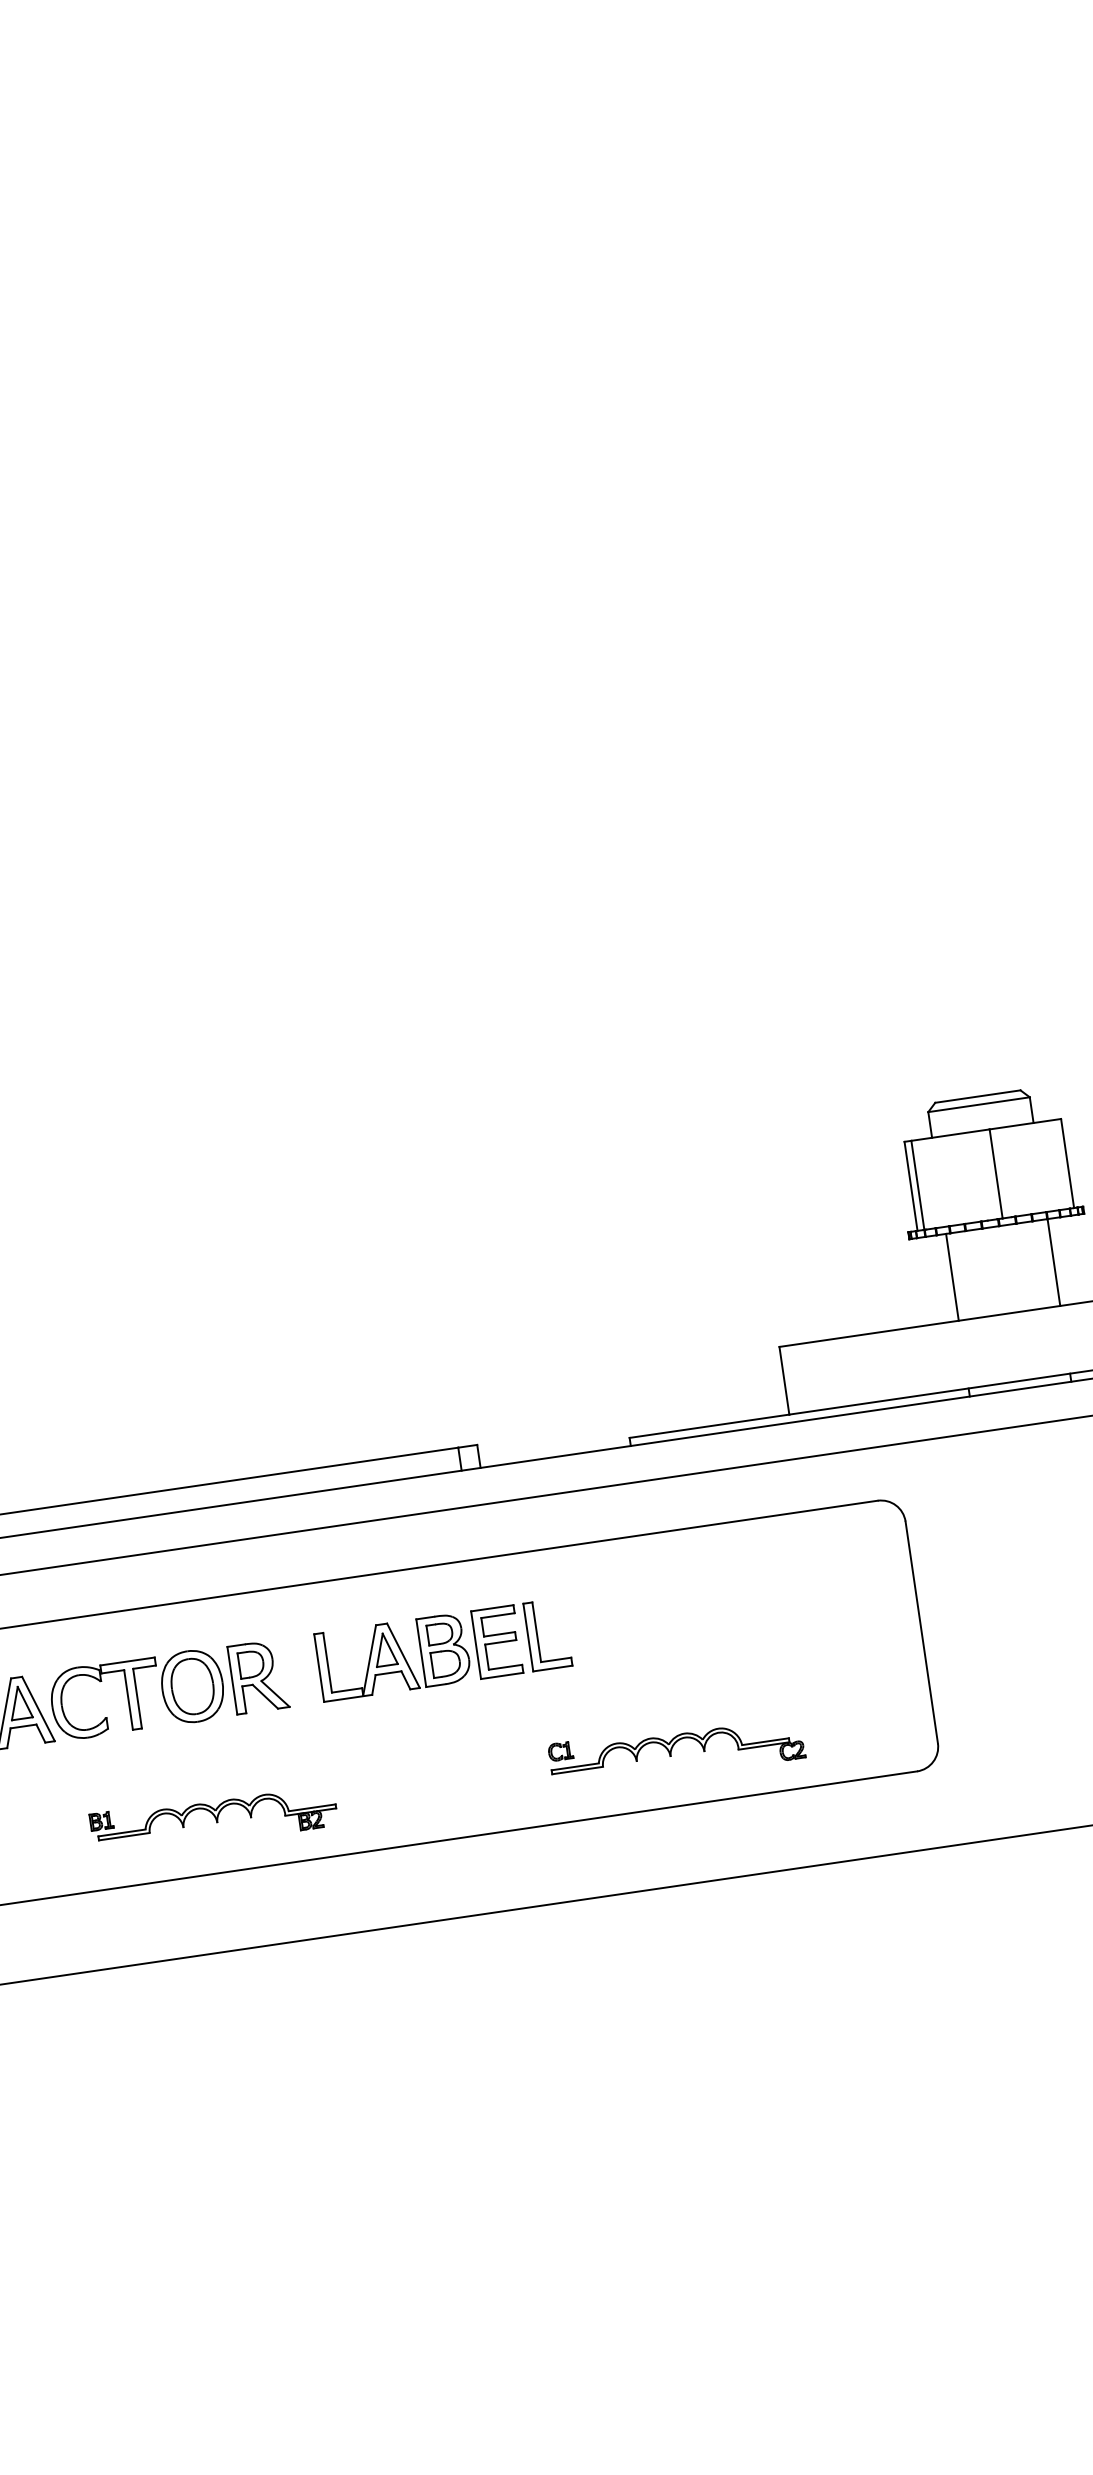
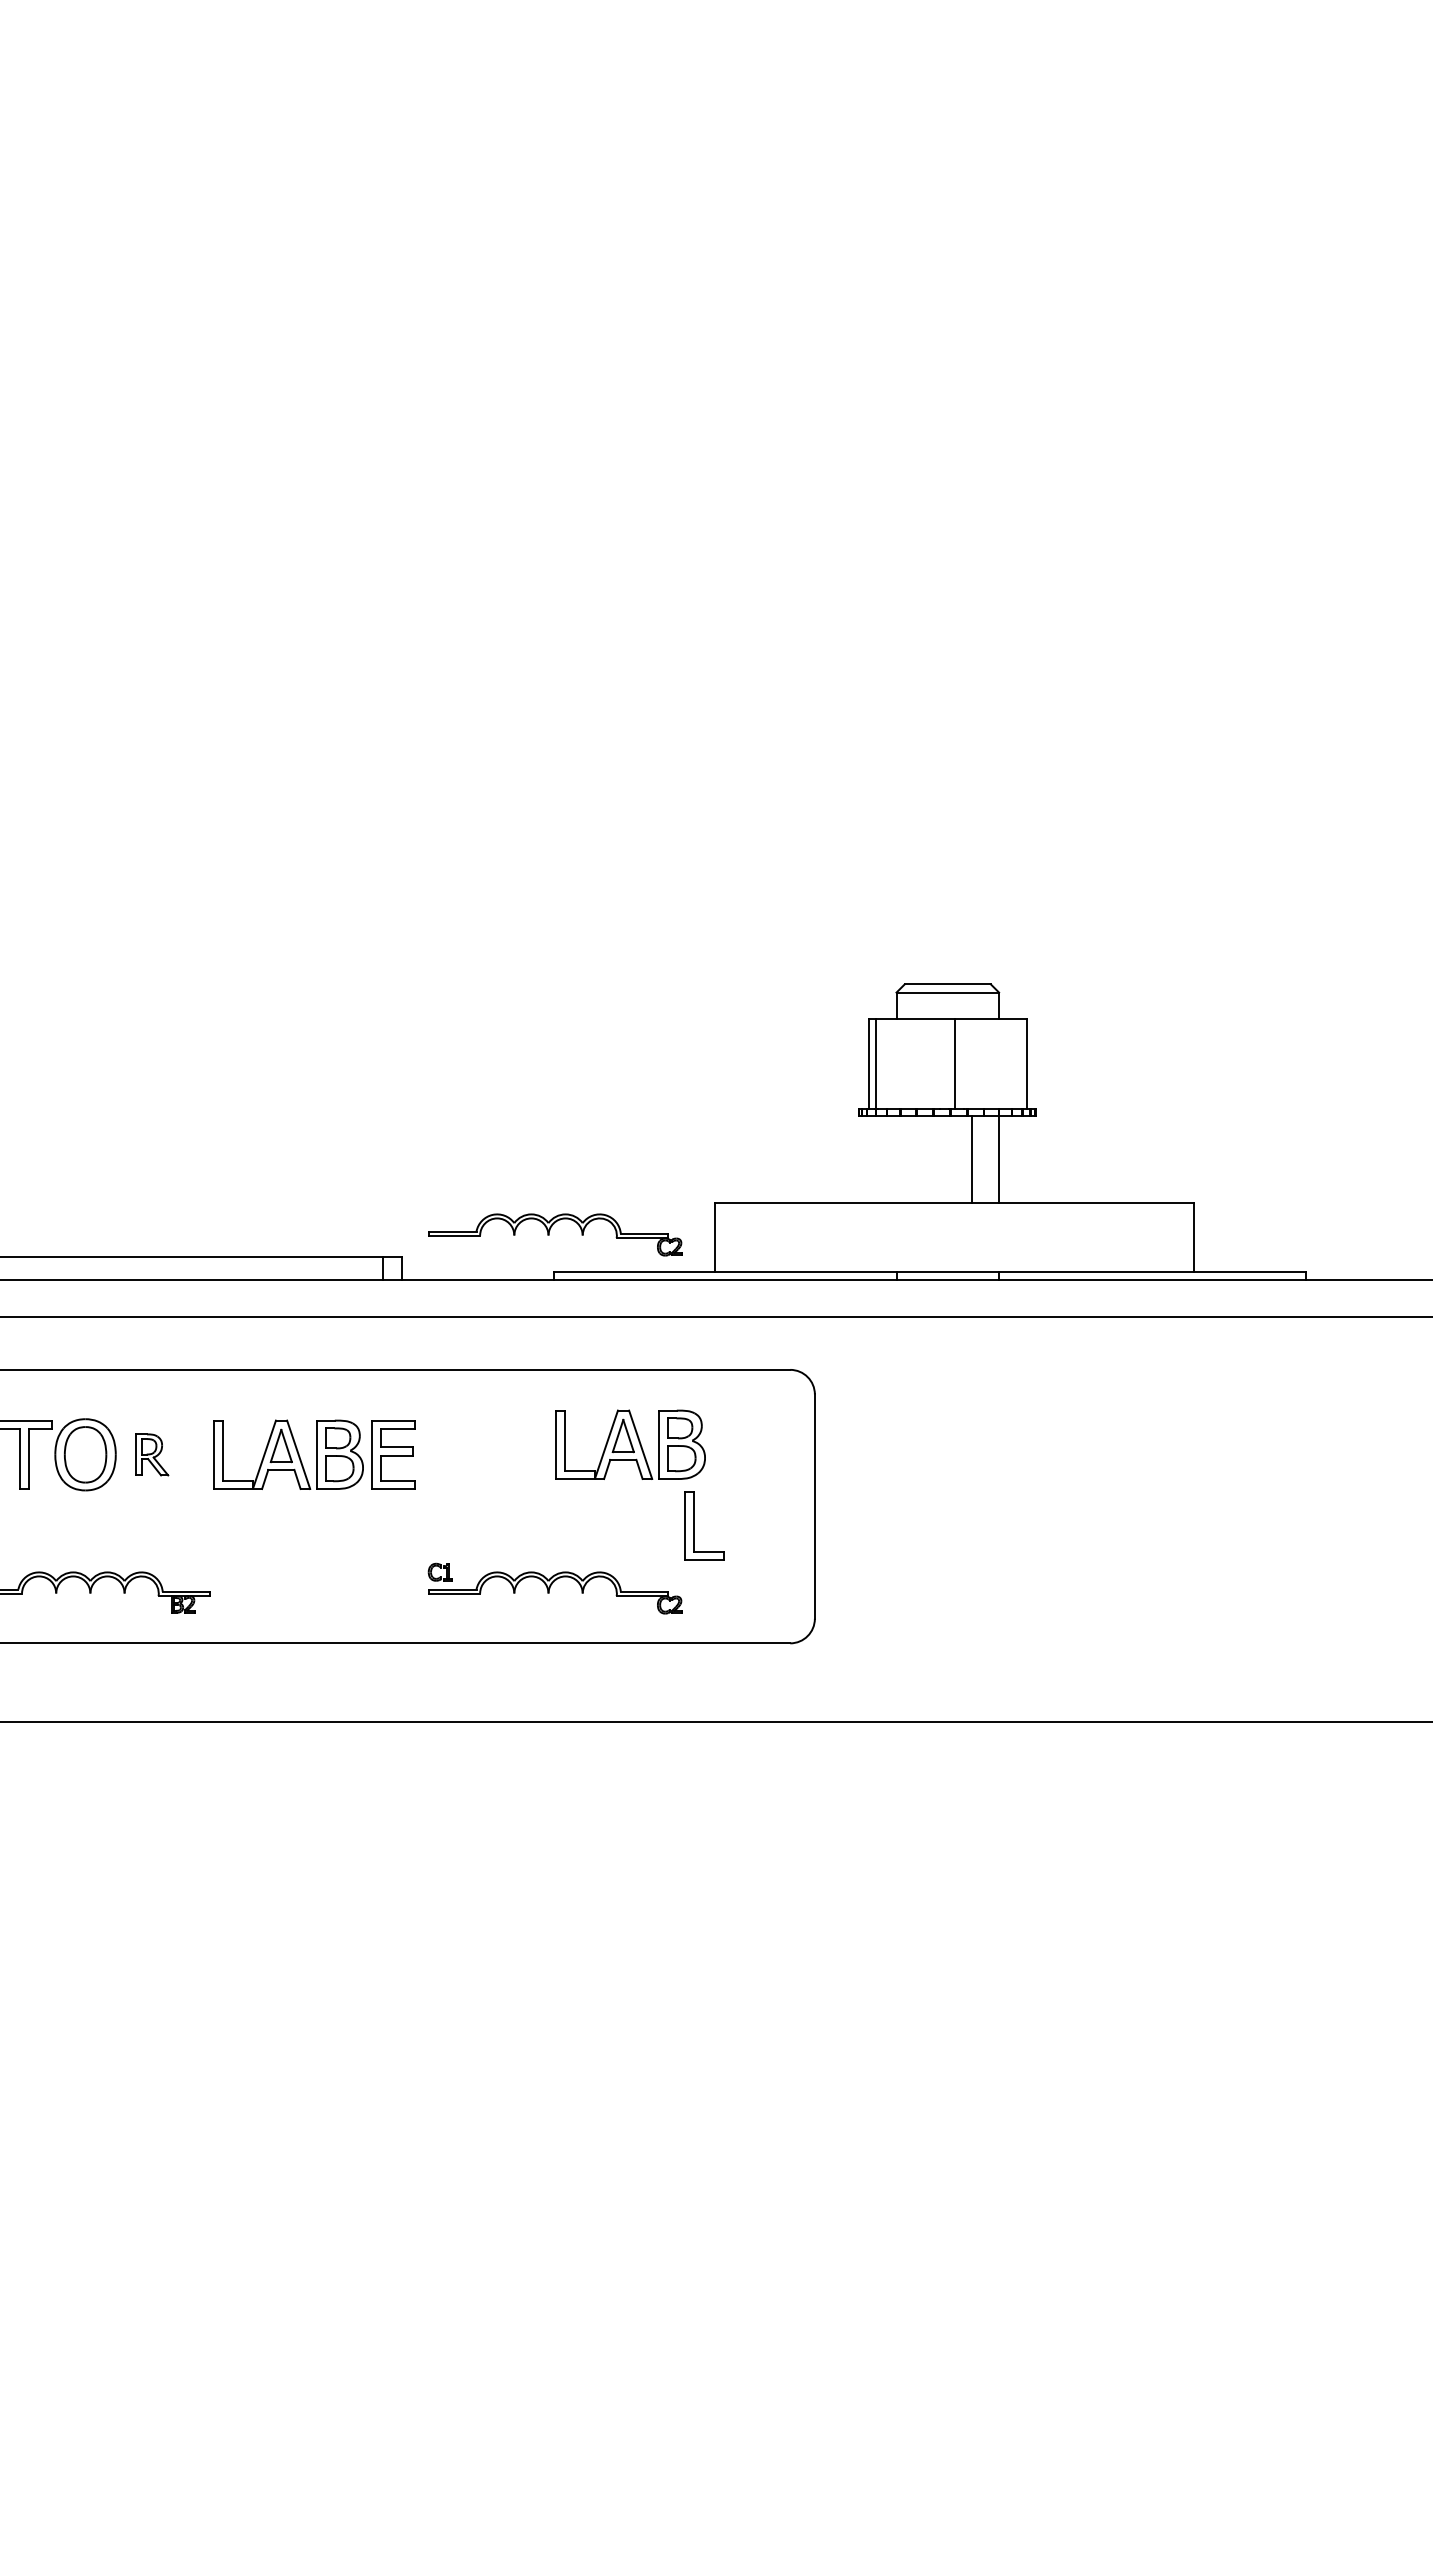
line: (952, 1277) -> (971, 1159), moved
part: (625, 1400) -> (555, 1234), added
part: (730, 1597) -> (630, 1444), added
part: (537, 1635) -> (694, 1525), moved
part: (258, 1676) -> (152, 1454), size x0.6

